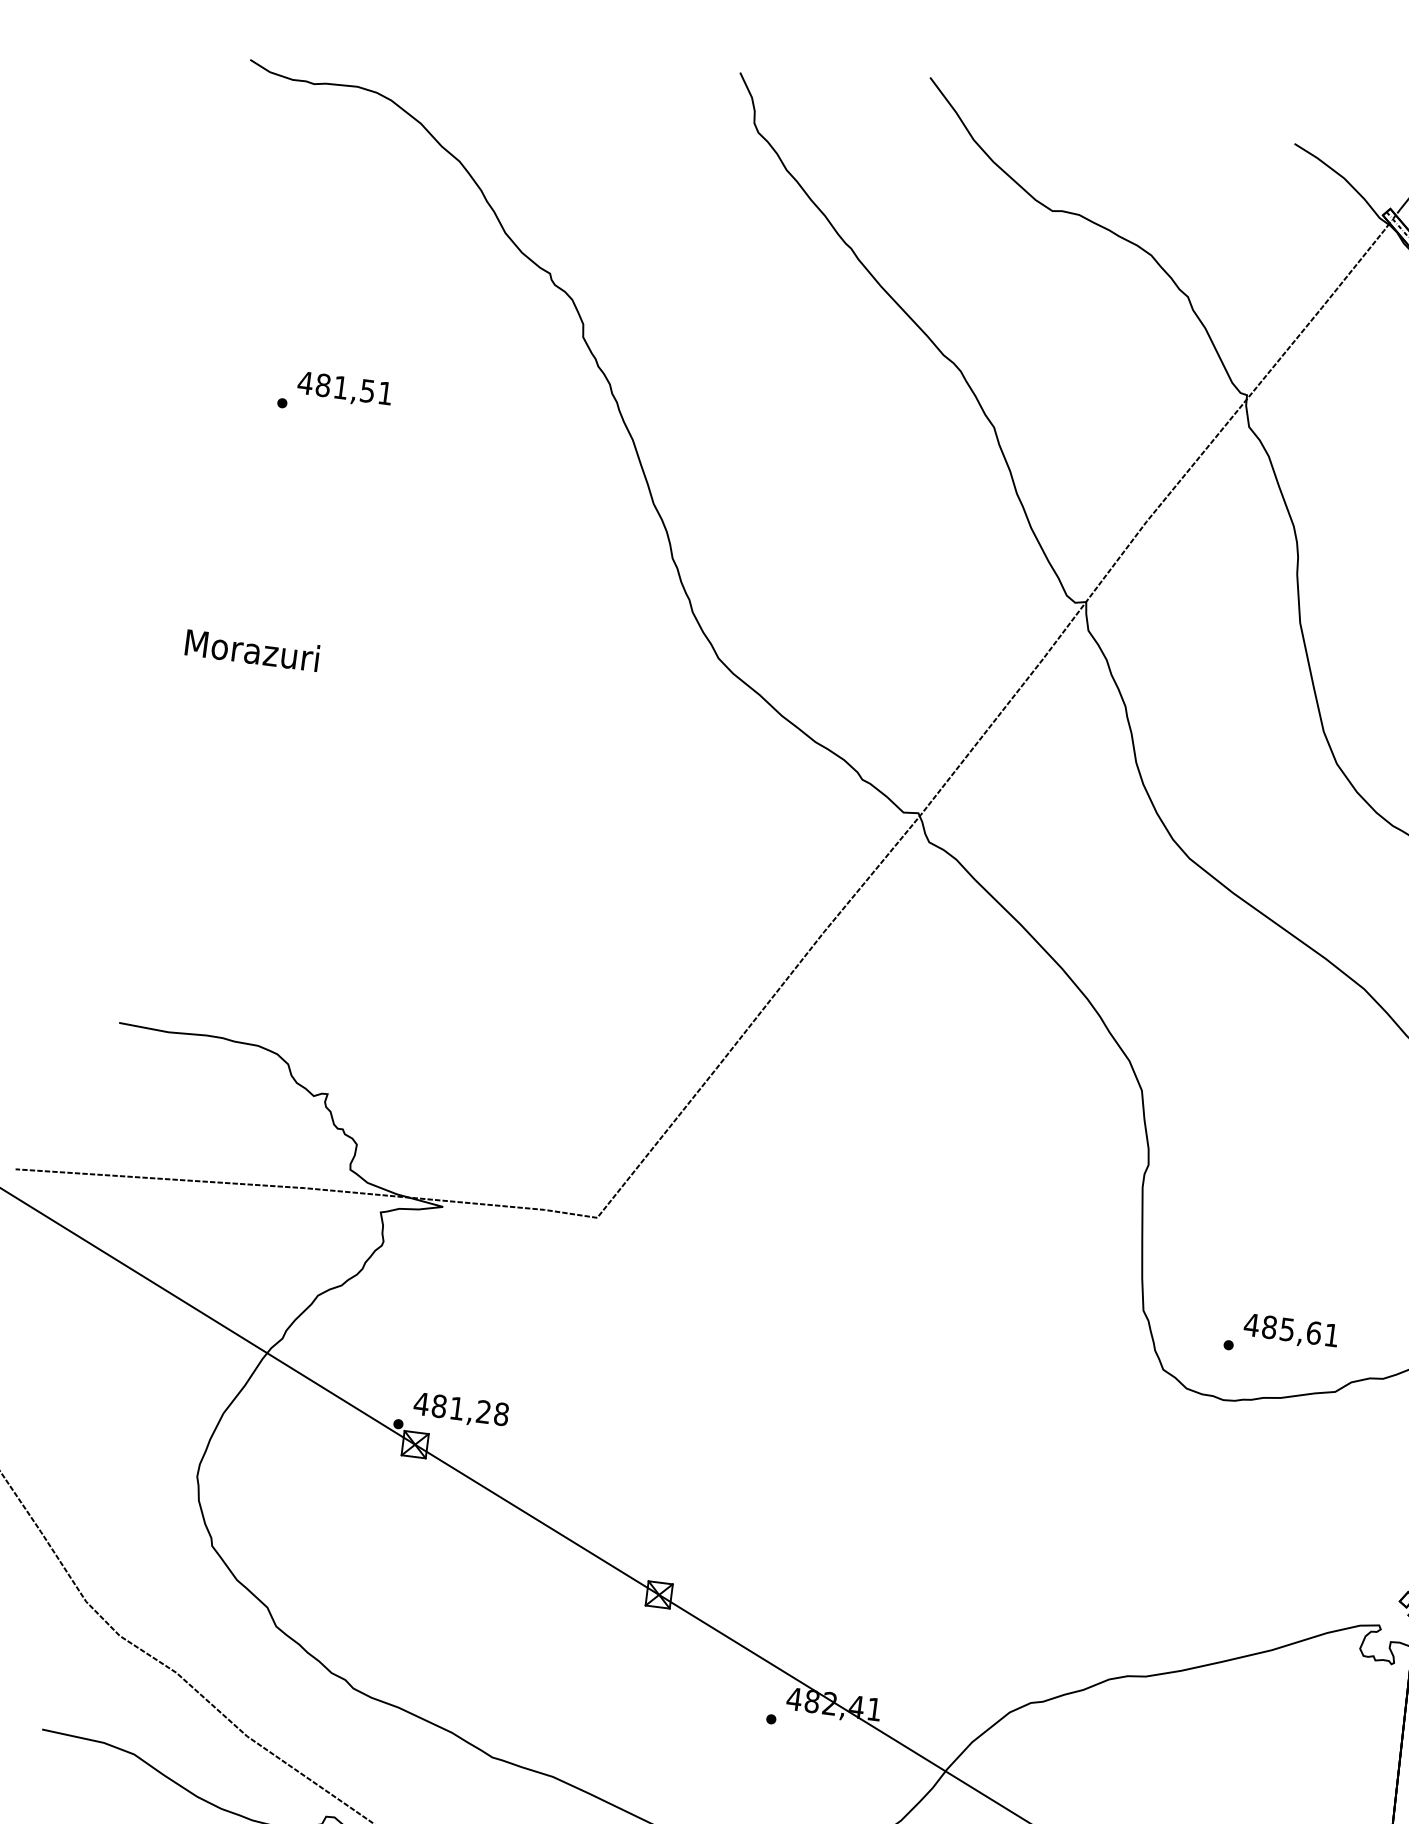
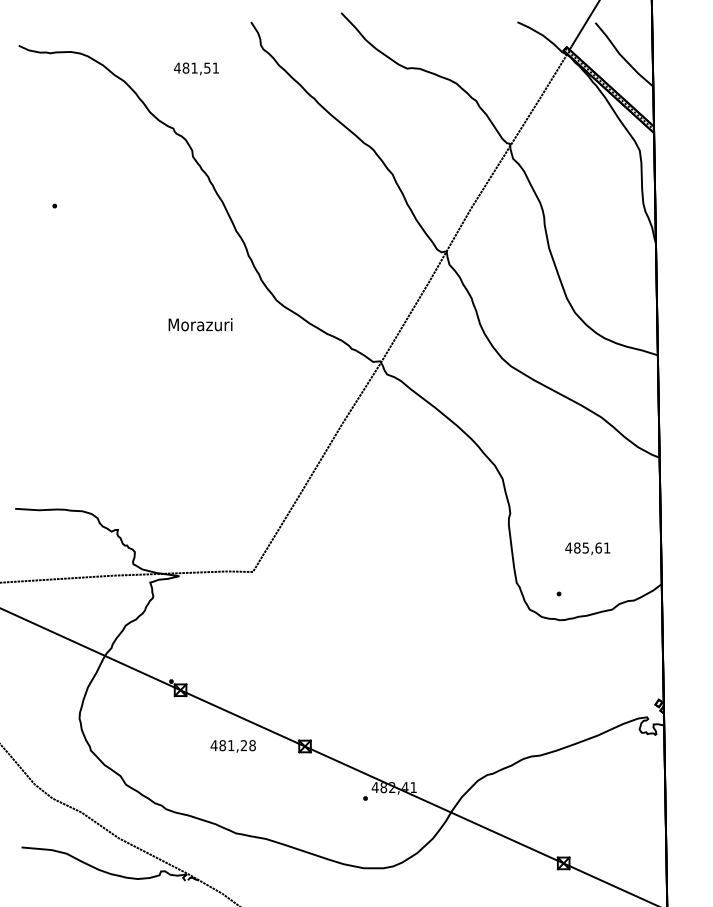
text: (344, 388) -> (196, 68), moved
text: (252, 649) -> (200, 324), moved
text: (1290, 1330) -> (587, 548), moved
text: (459, 1410) -> (232, 746), moved

